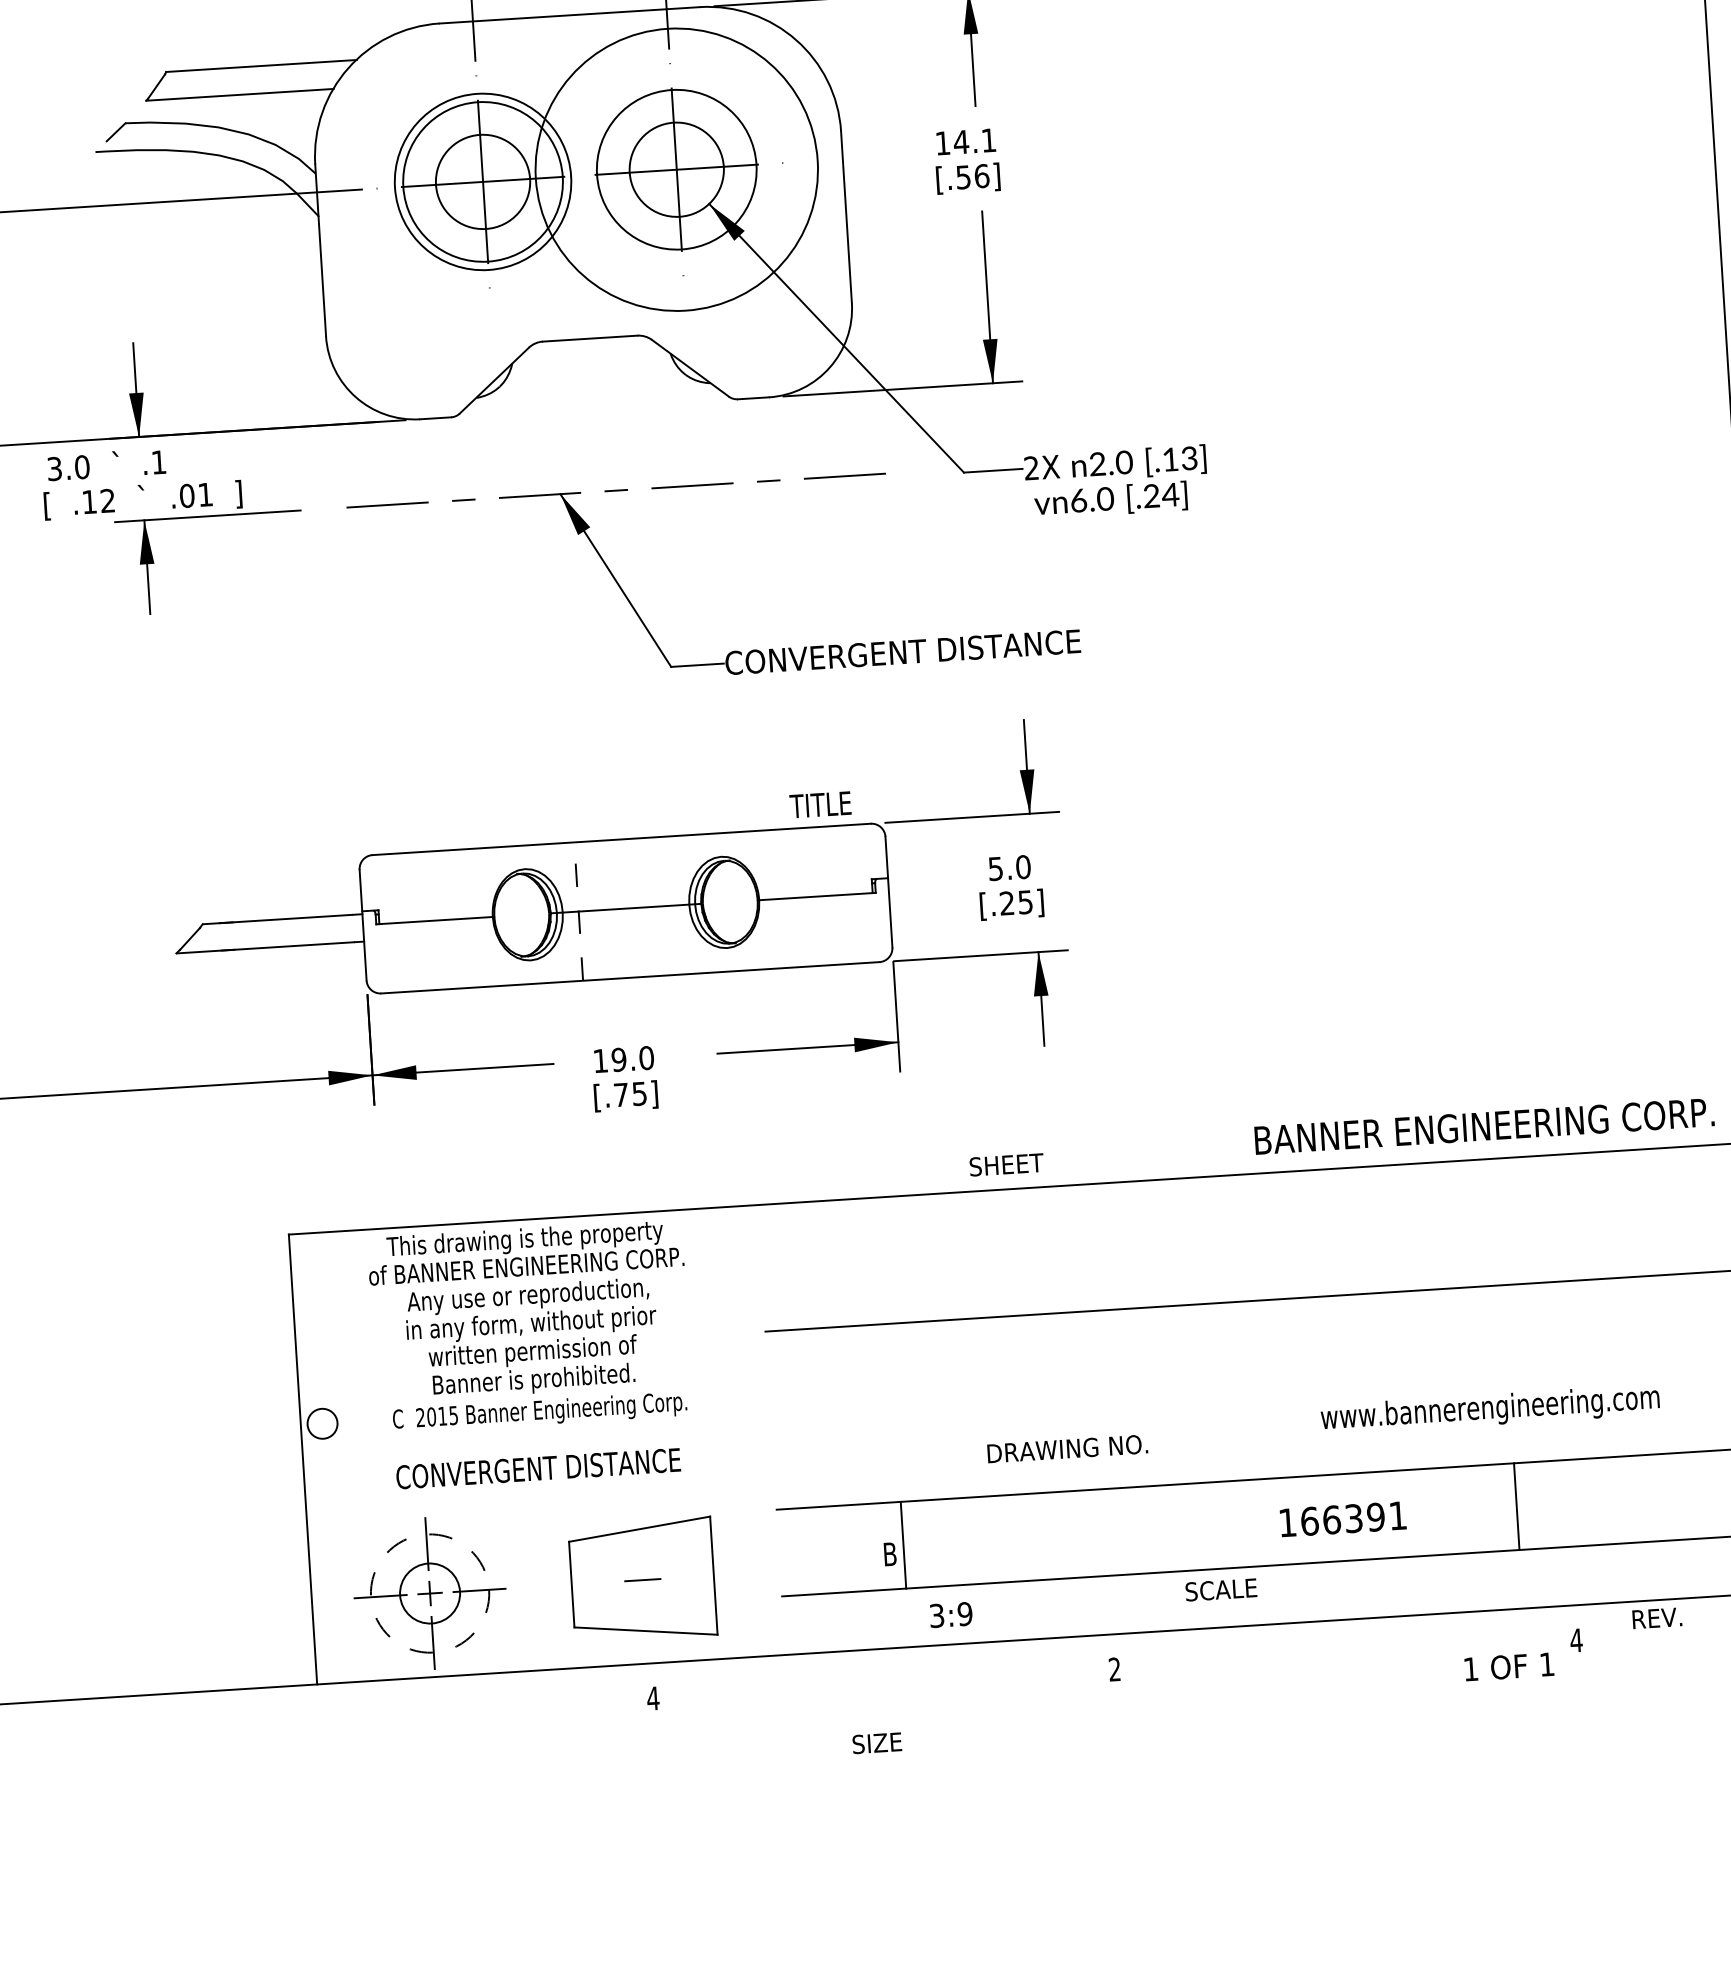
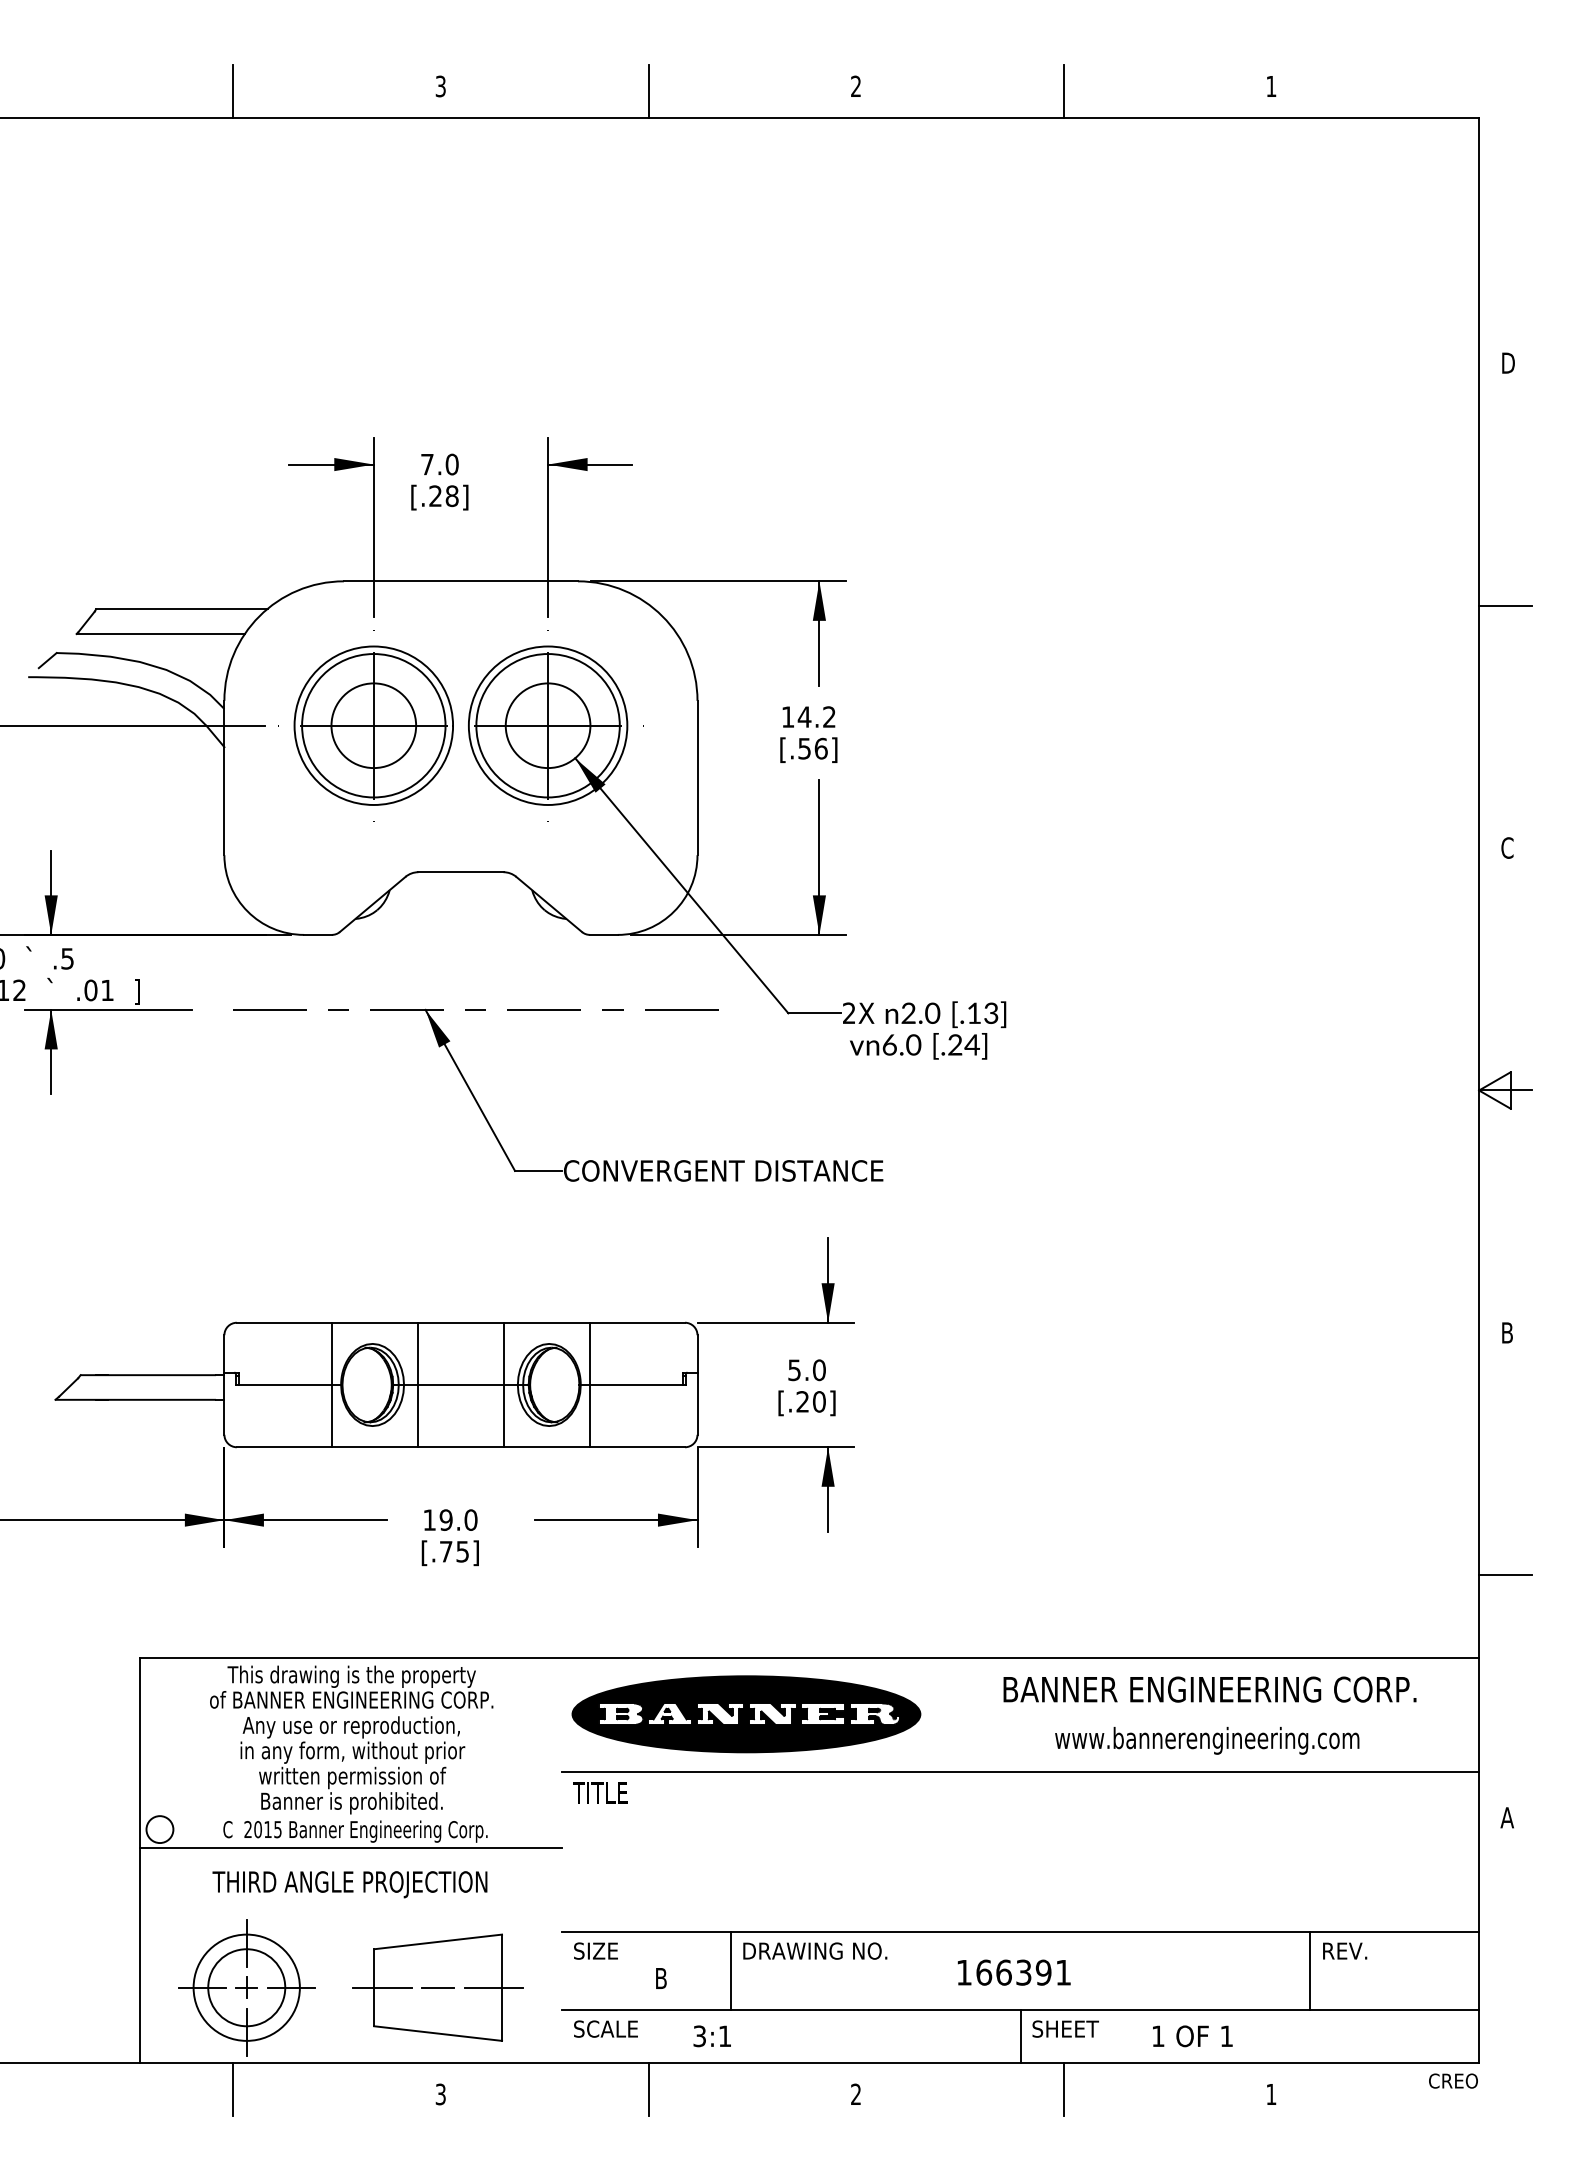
text: (988, 139) -> (829, 716), 14.1 -> 14.2
circle: (676, 169) -> (547, 725), size x0.62
text: (158, 462) -> (67, 958), .1 -> .5
text: (820, 804) -> (600, 1792), moved
line: (768, 899) -> (589, 1384), added
text: (1025, 901) -> (819, 1401), [.25] -> [.20]
line: (673, 905) -> (503, 1384), added
line: (578, 911) -> (418, 1384), dashed -> solid
line: (482, 917) -> (331, 1384), added
text: (1483, 1126) -> (1209, 1689), moved
text: (1006, 1164) -> (1065, 2028), moved
part: (966, 1254) -> (746, 1714), added
text: (1490, 1409) -> (1207, 1740), moved
line: (536, 1430) -> (351, 1847), added
text: (1067, 1448) -> (815, 1950), moved
text: (537, 1471) -> (349, 1884), CONVERGENT DISTANCE -> THIRD ANGLE PROJECTION
line: (1516, 1507) -> (1310, 1971), moved
text: (1342, 1519) -> (1013, 1972), moved
line: (903, 1545) -> (730, 1971), moved
line: (704, 1576) -> (493, 1987), added
line: (580, 1583) -> (382, 1987), added
text: (1220, 1589) -> (605, 2028), moved
circle: (429, 1593) -> (246, 1987), dashed -> solid
circle: (429, 1593) -> (246, 1987), size x1.43
line: (1293, 1593) -> (1020, 2036), added
text: (964, 1614) -> (724, 2036), 3:9 -> 3:1
text: (1657, 1617) -> (1345, 1950), moved
text: (1575, 1640) -> (1270, 2094), 4 -> 1
line: (1344, 1648) -> (1063, 2088), added
text: (1509, 1667) -> (1192, 2036), moved
line: (883, 1677) -> (648, 2088), added
text: (652, 1698) -> (440, 2094), 4 -> 3
line: (422, 1706) -> (233, 2088), added
text: (876, 1742) -> (595, 1950), moved

